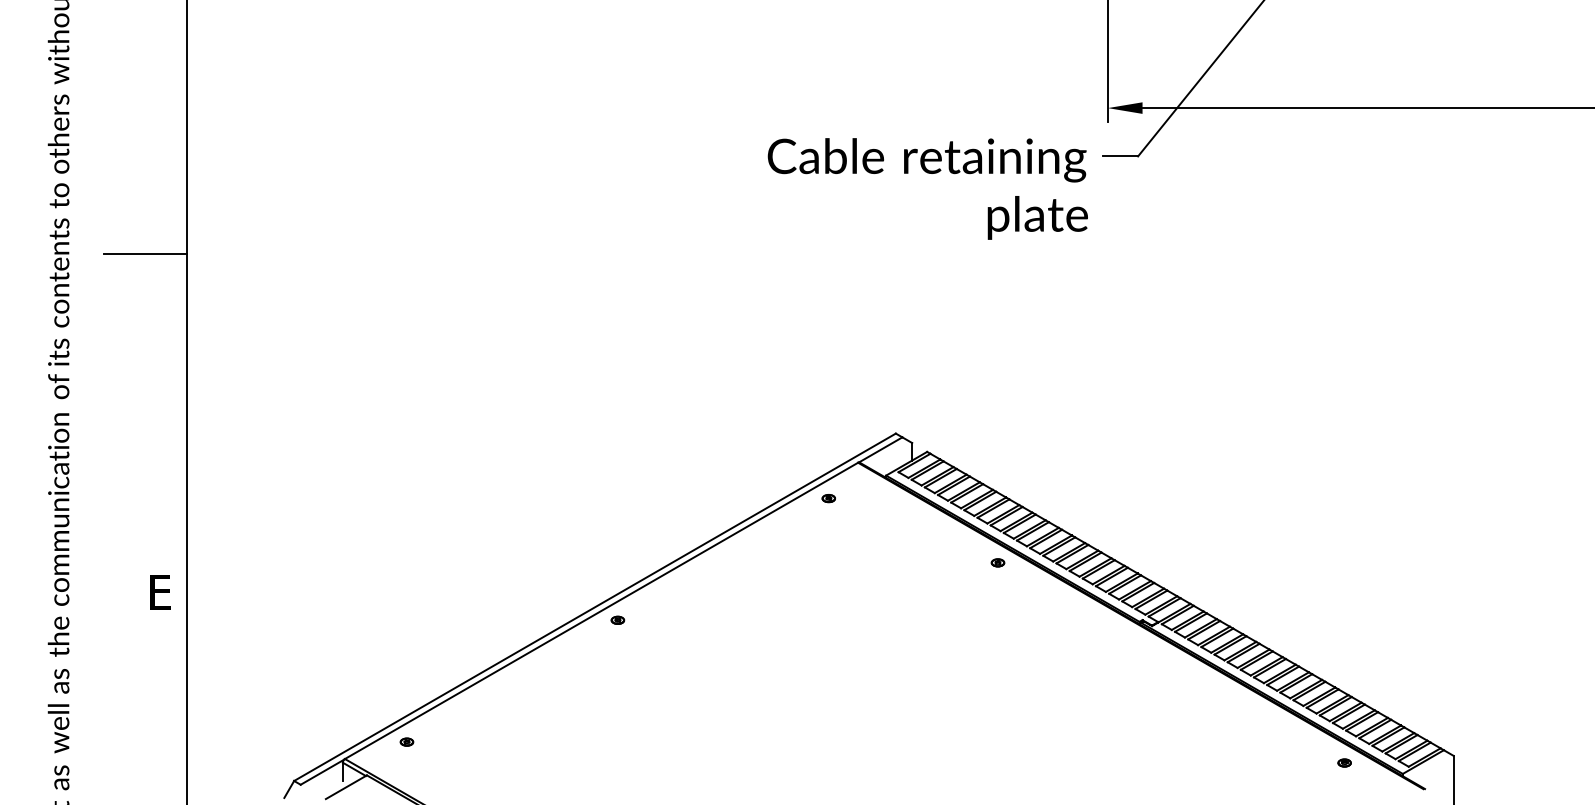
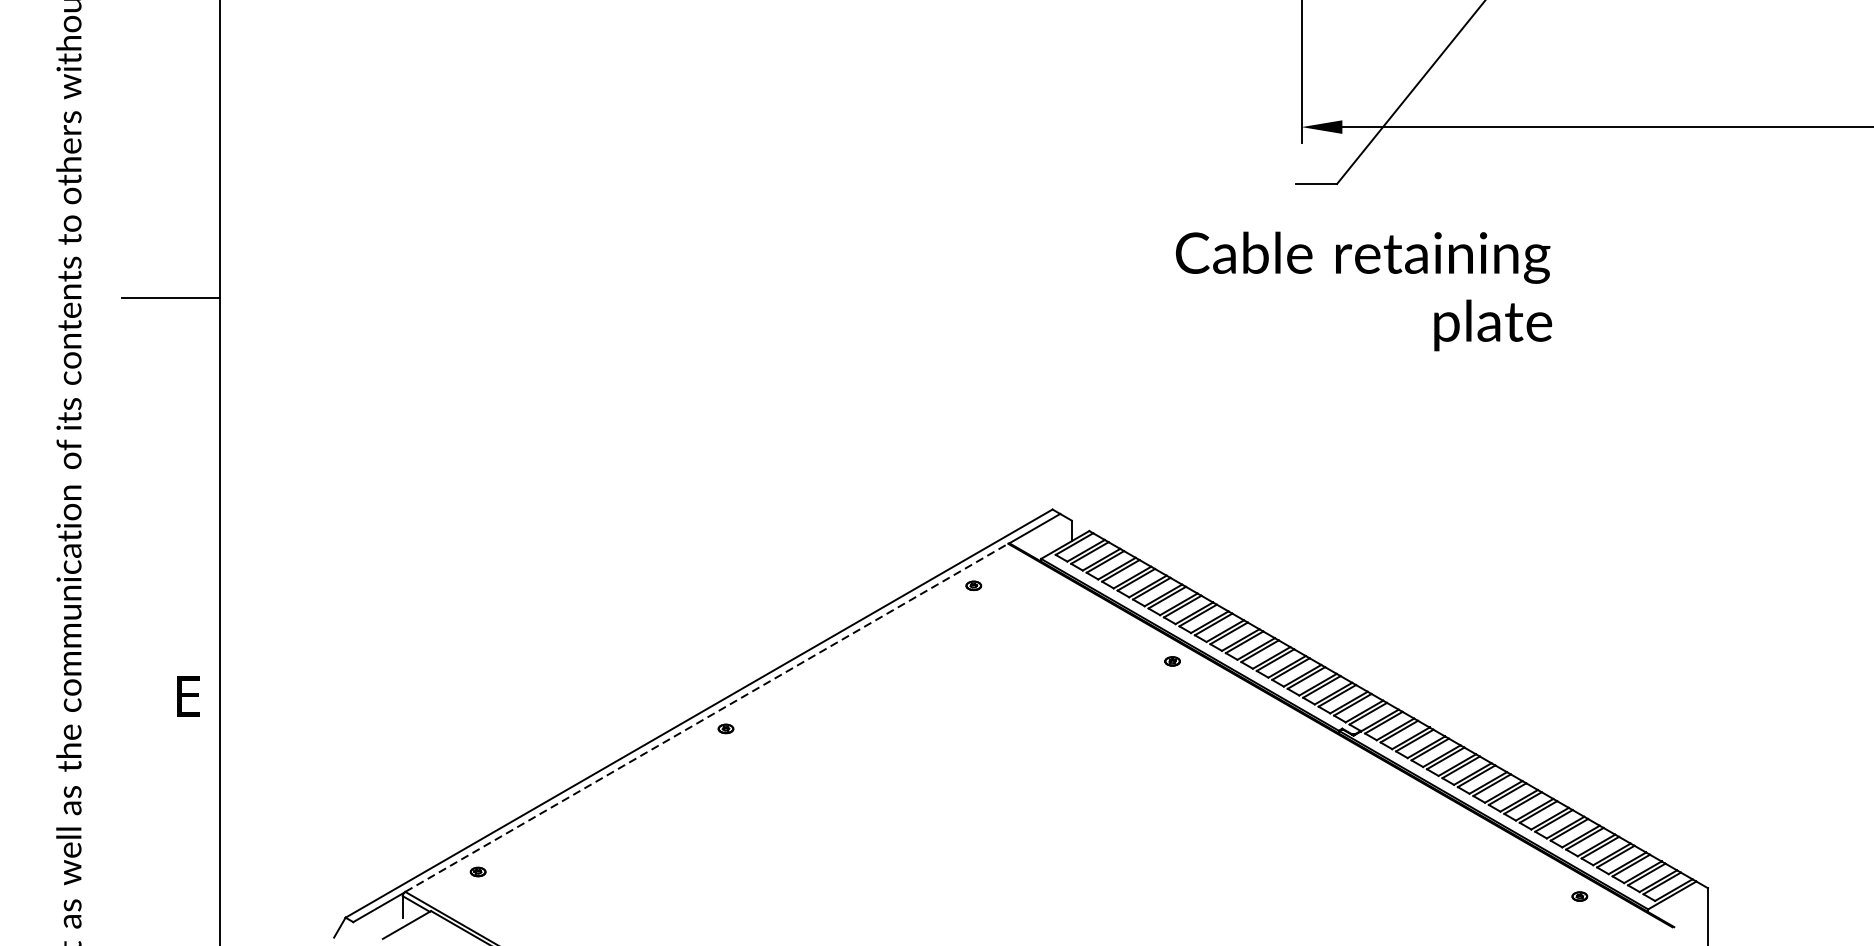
text: (927, 188) -> (1363, 290), moved
line: (601, 610) -> (706, 717), solid -> dashed

